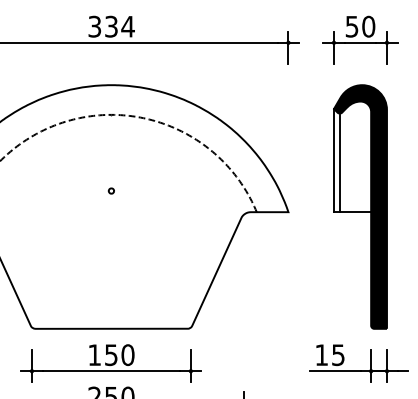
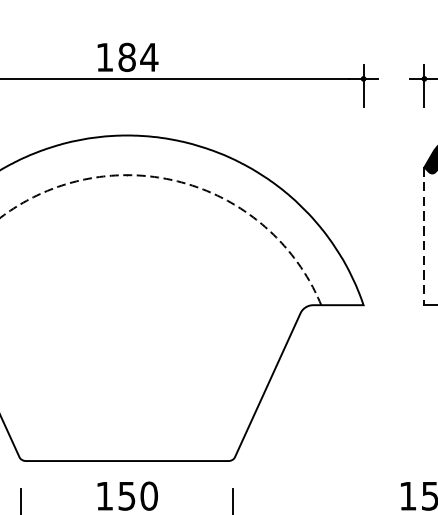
text: (102, 26) -> (115, 57), 334 -> 184
line: (333, 160) -> (423, 236), solid -> dashed
line: (339, 163) -> (431, 240), removed
part: (110, 190) -> (125, 276), removed

